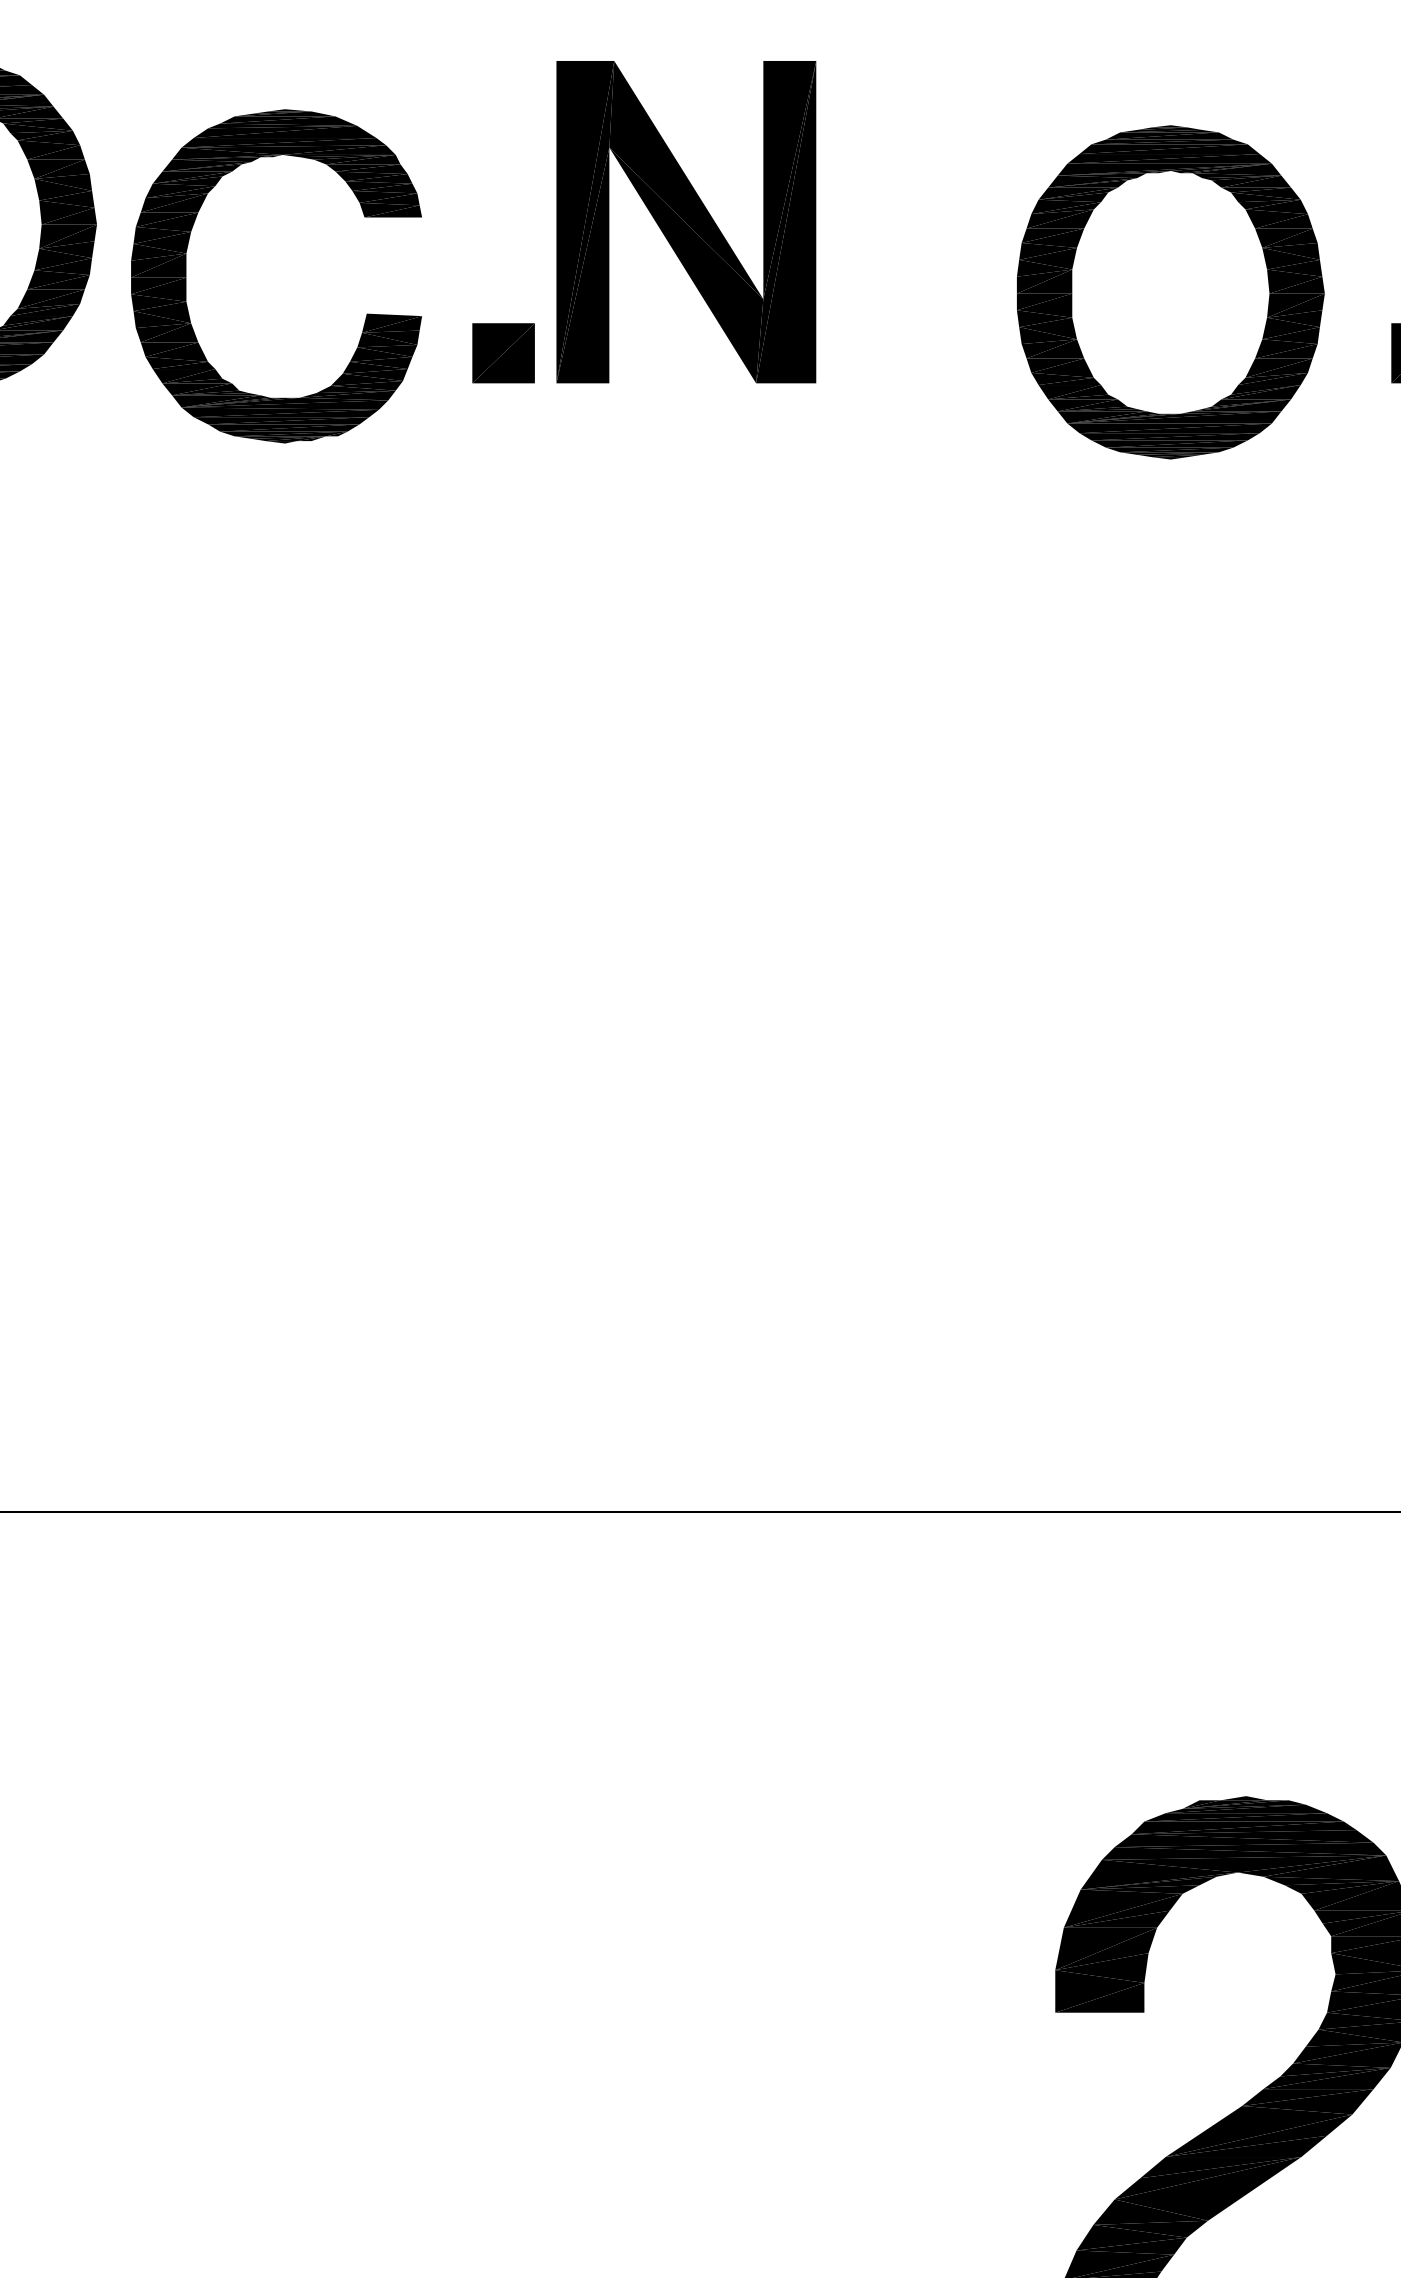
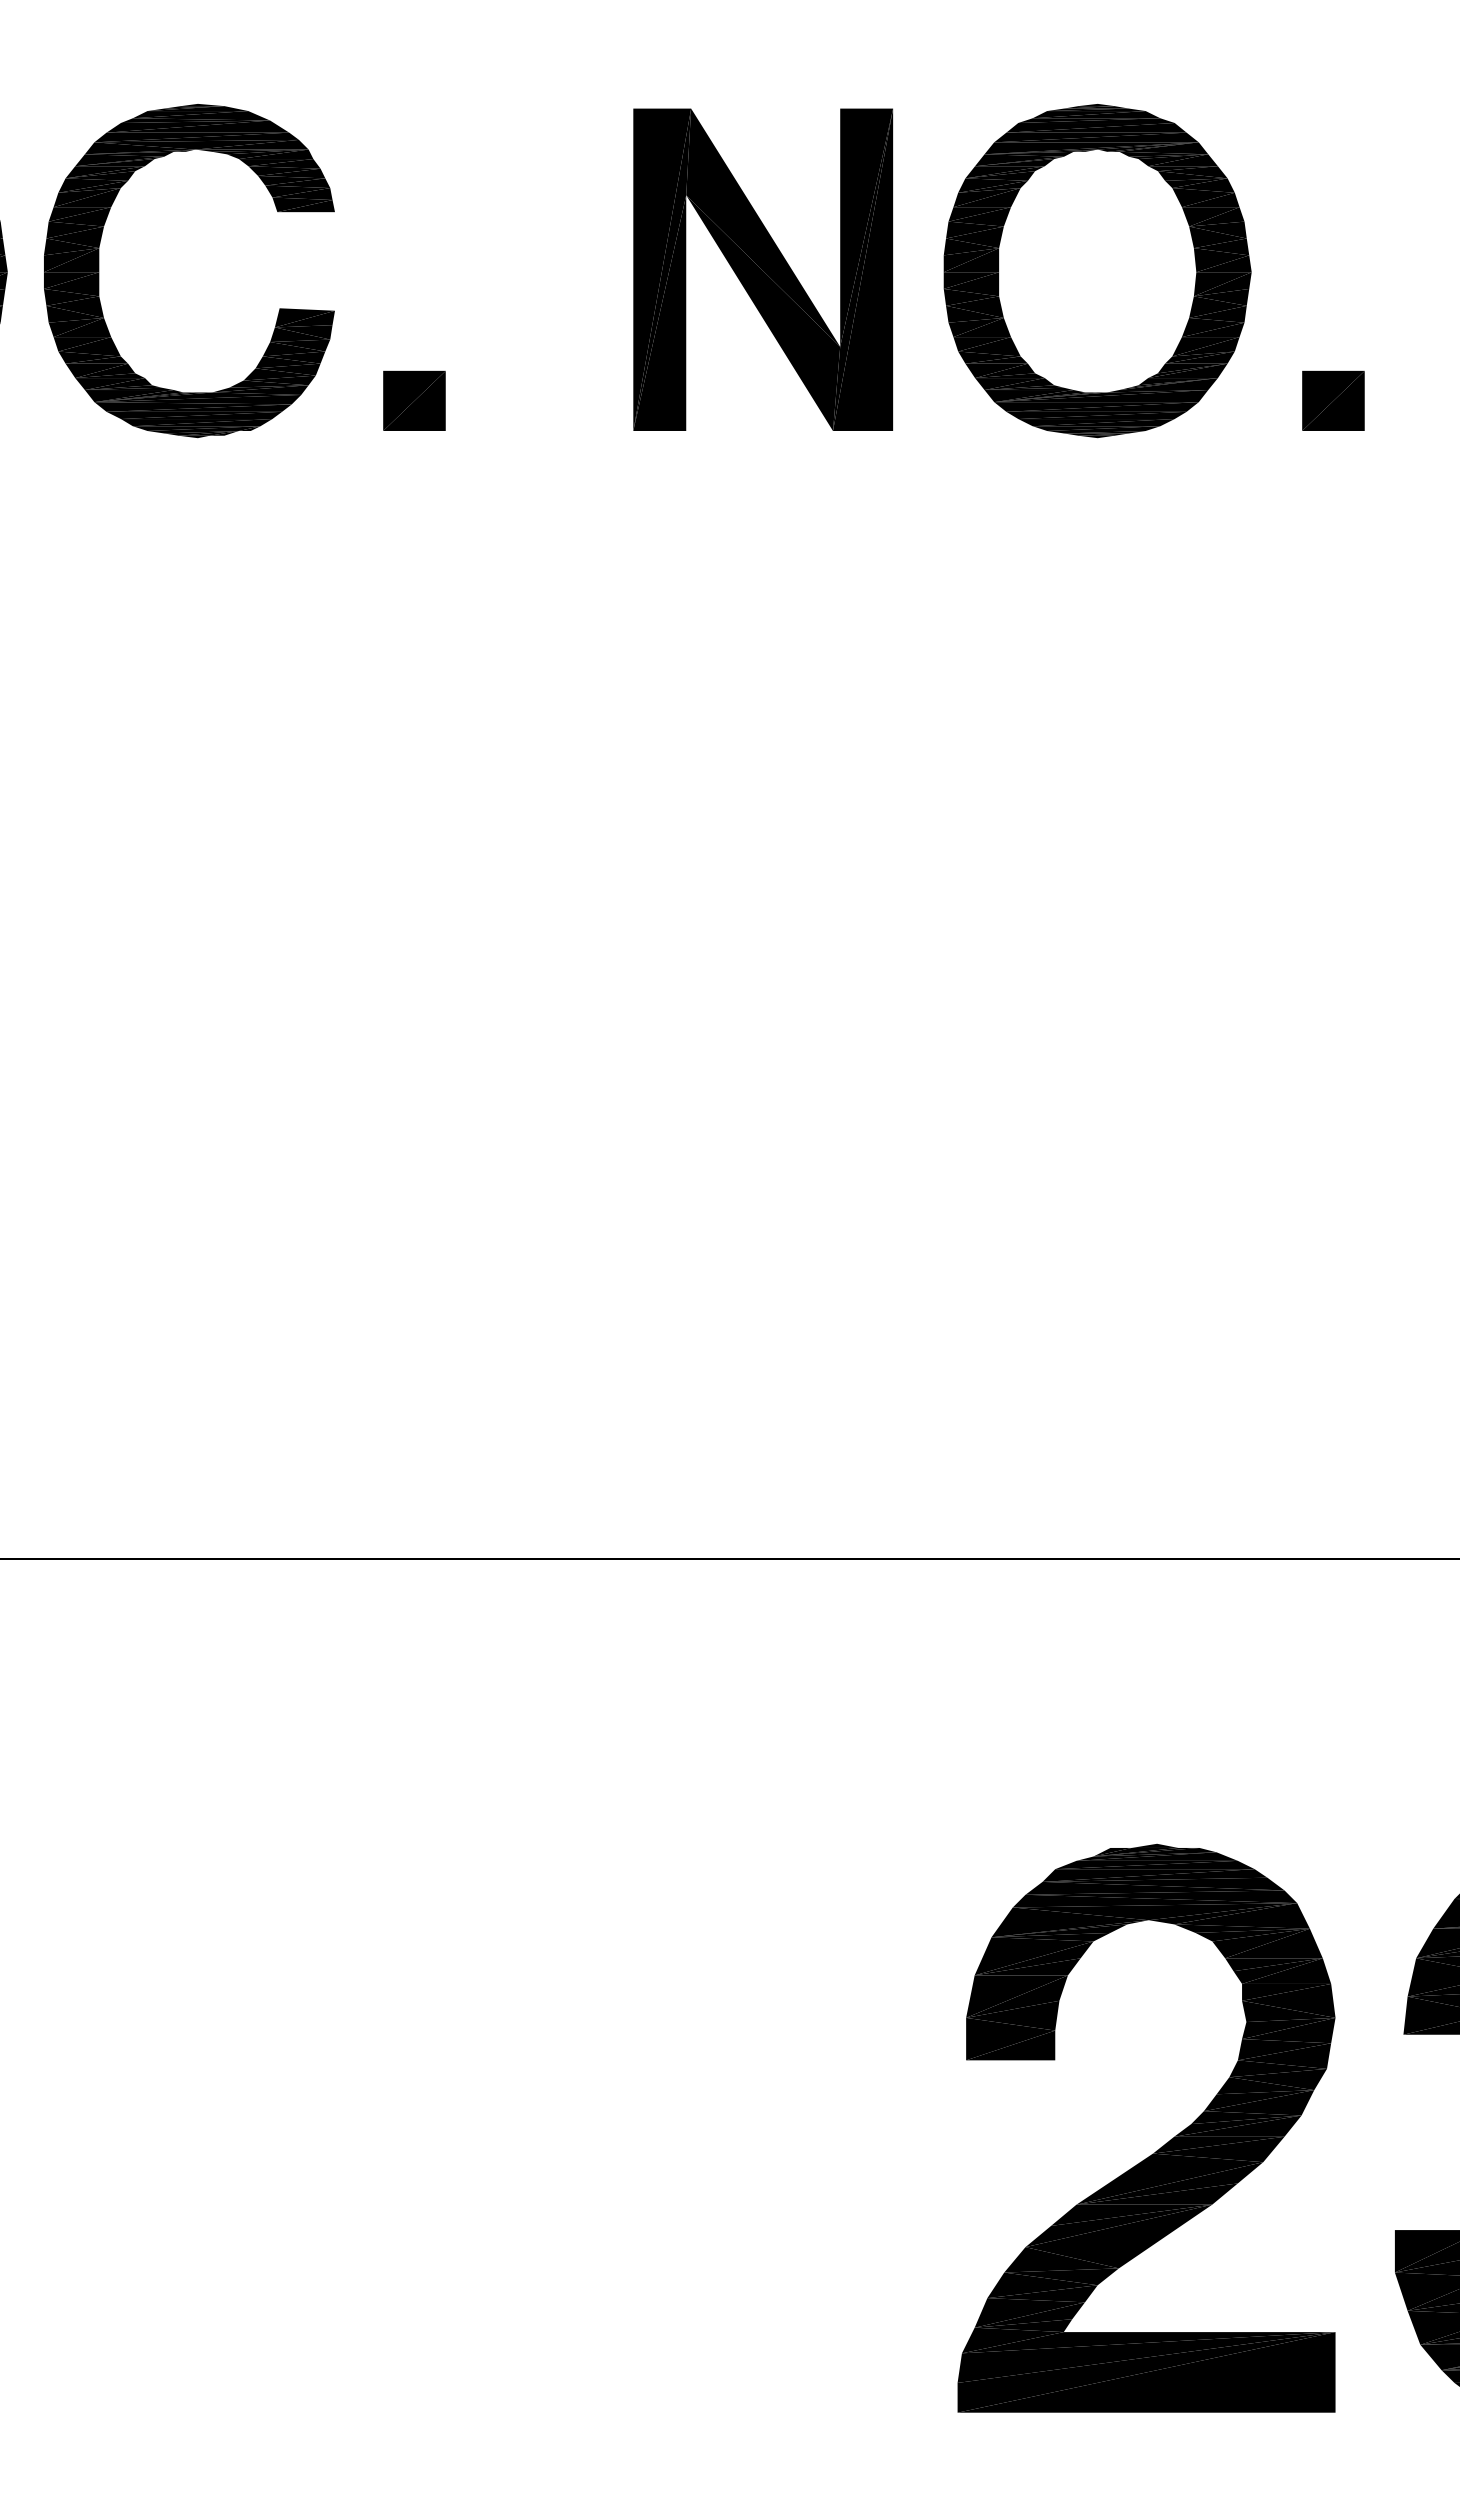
part: (686, 221) -> (763, 269), moved
part: (186, 276) -> (99, 271), moved
part: (1170, 292) -> (1097, 271), moved

